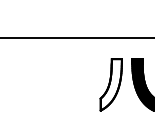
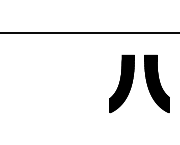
fill: (110, 84) -> (121, 83), added

